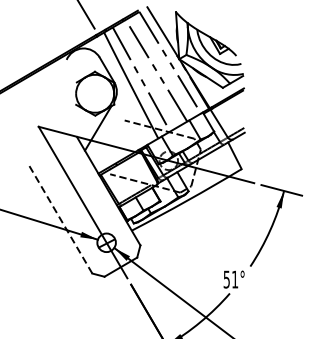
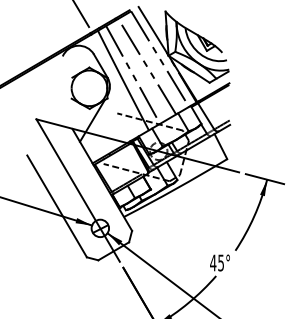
line: (61, 219) -> (57, 206), dashed -> solid
text: (230, 279) -> (216, 262), 51° -> 45°

